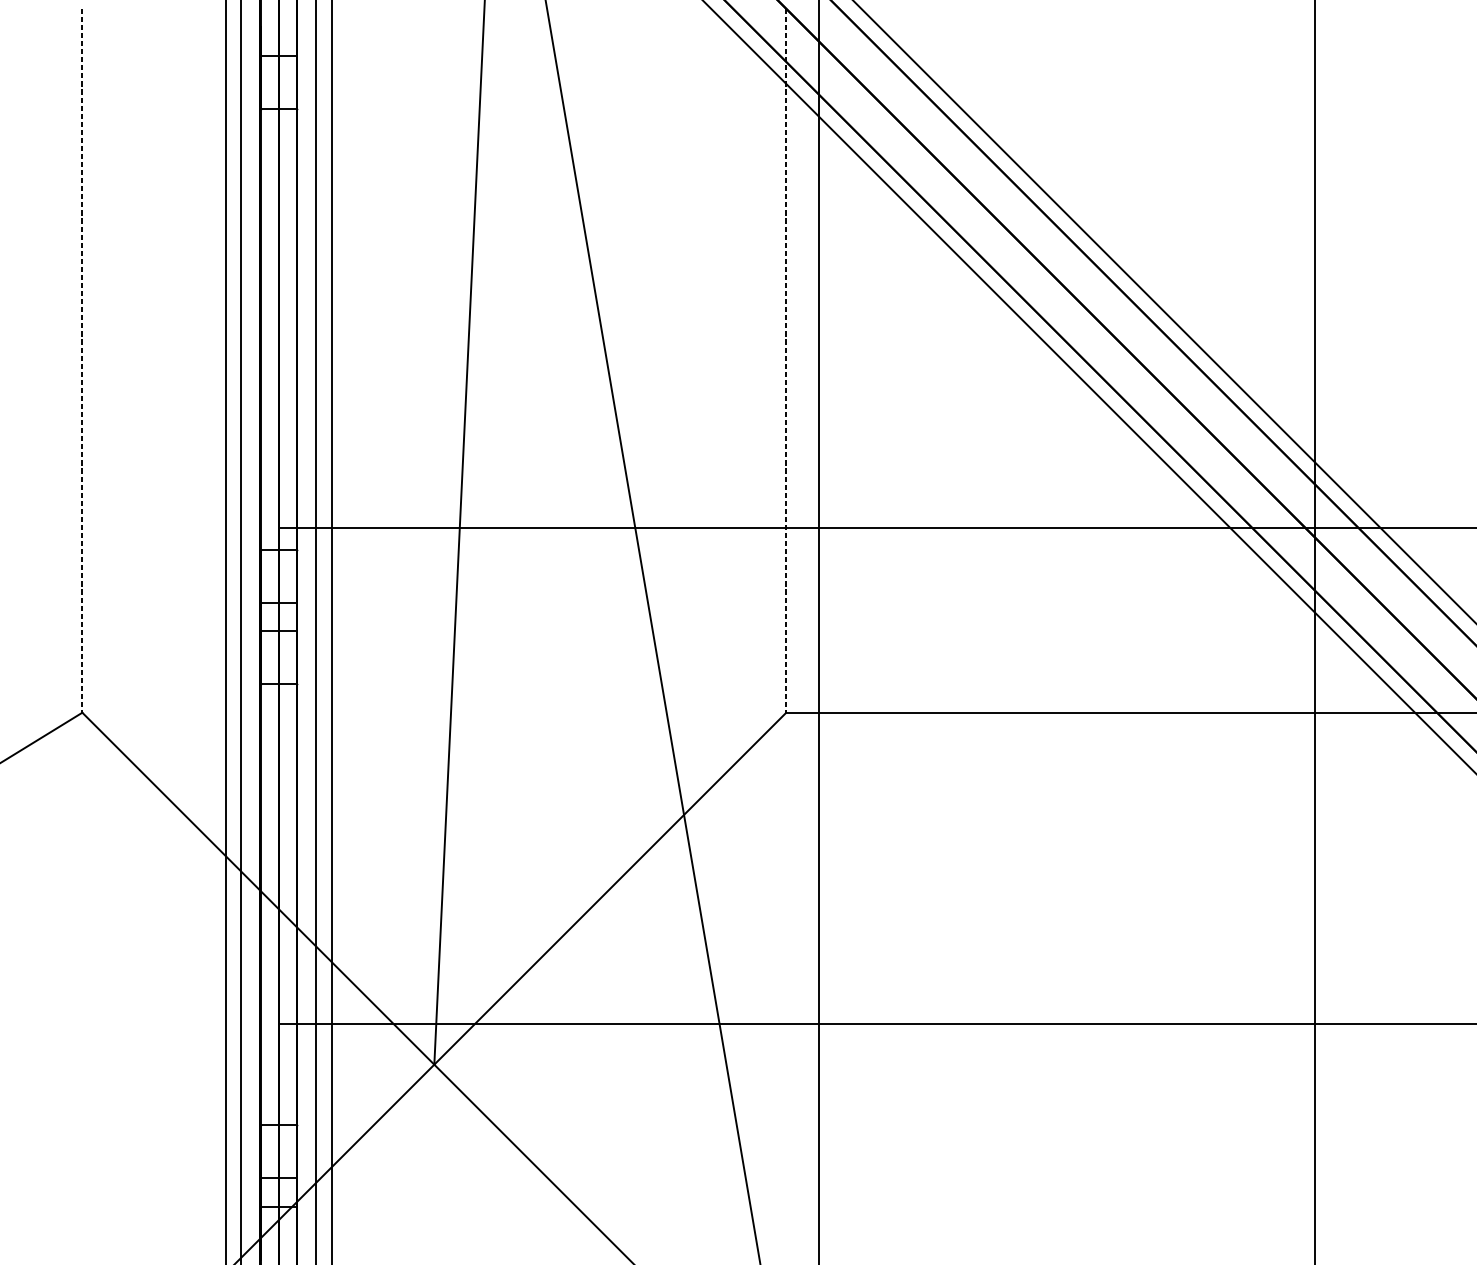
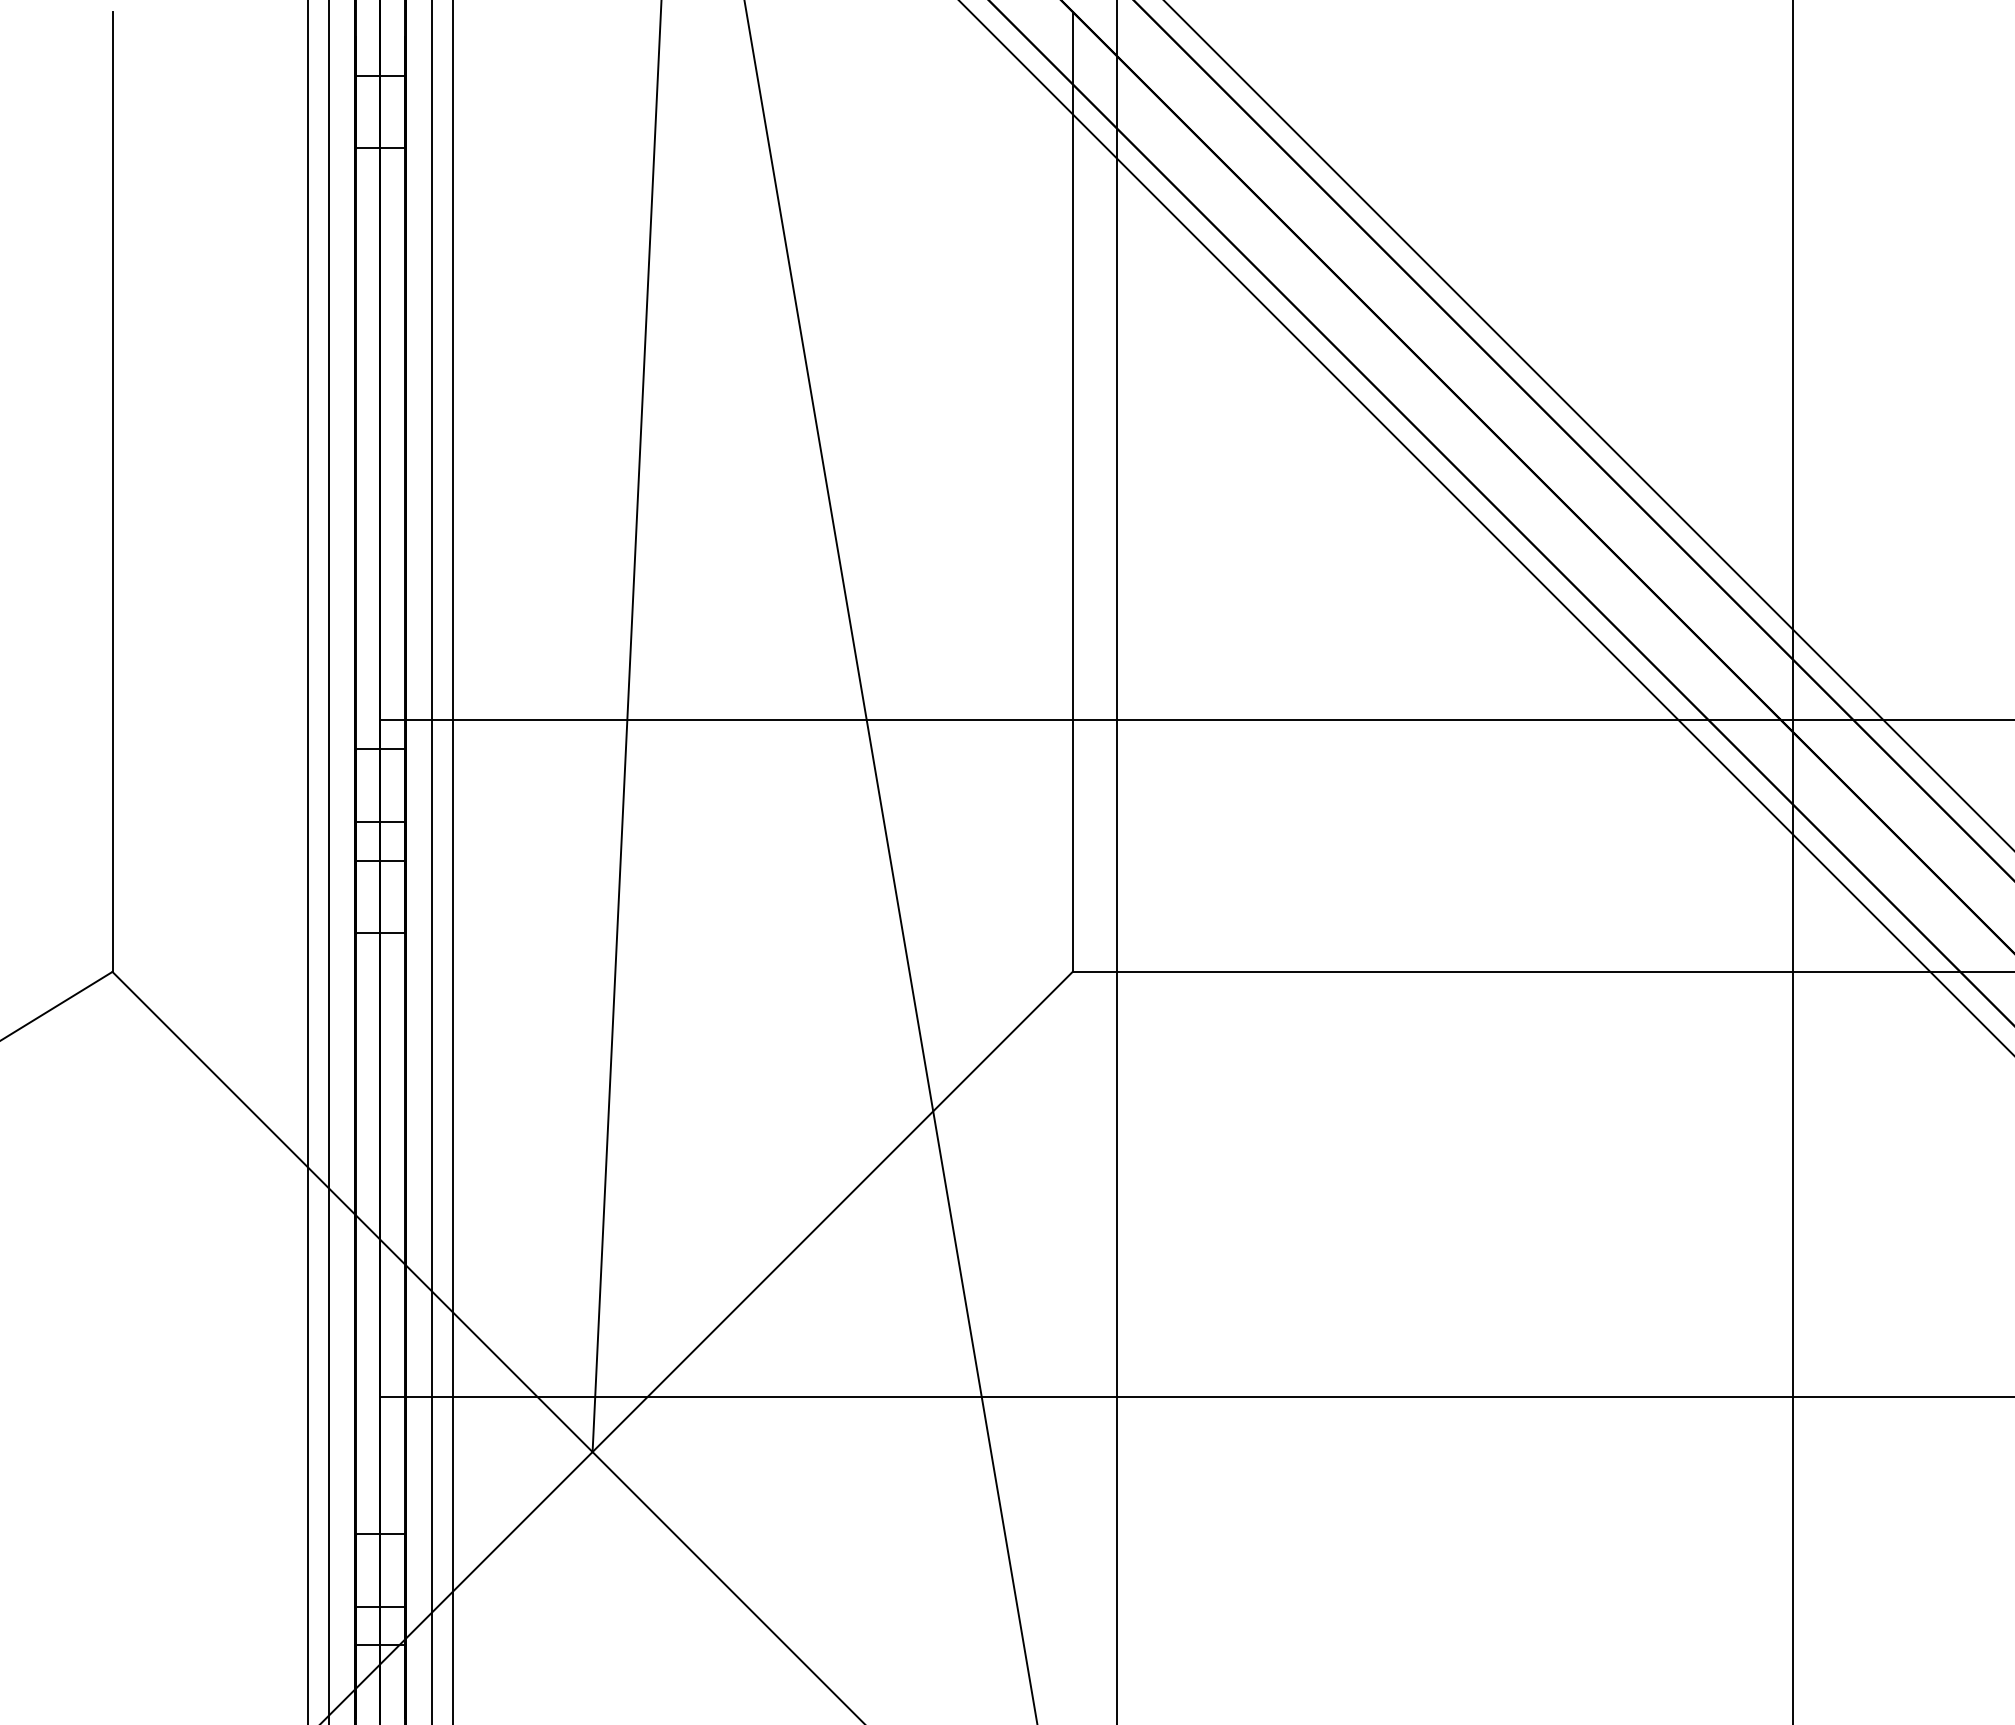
line: (82, 361) -> (112, 492), dashed -> solid
line: (786, 361) -> (1072, 492), dashed -> solid

